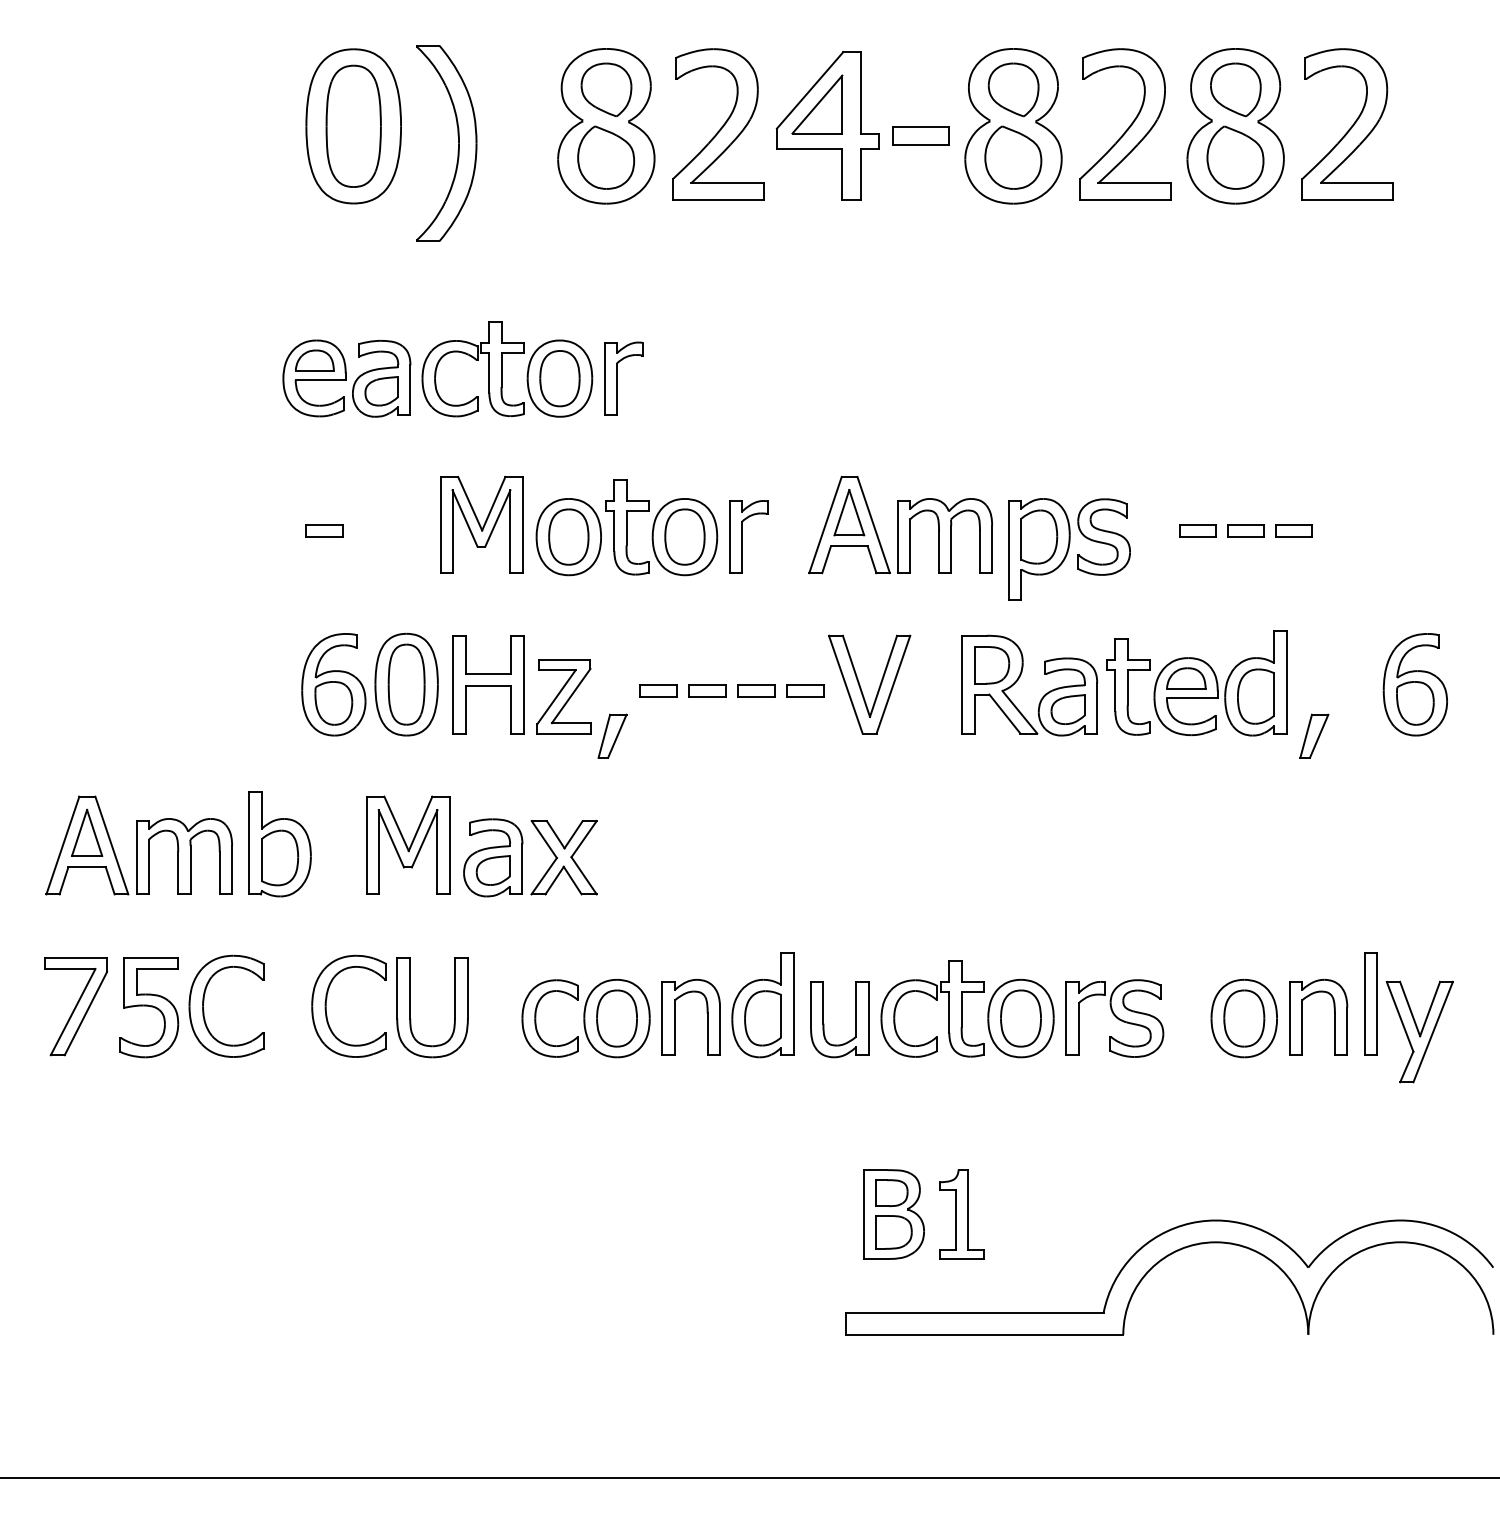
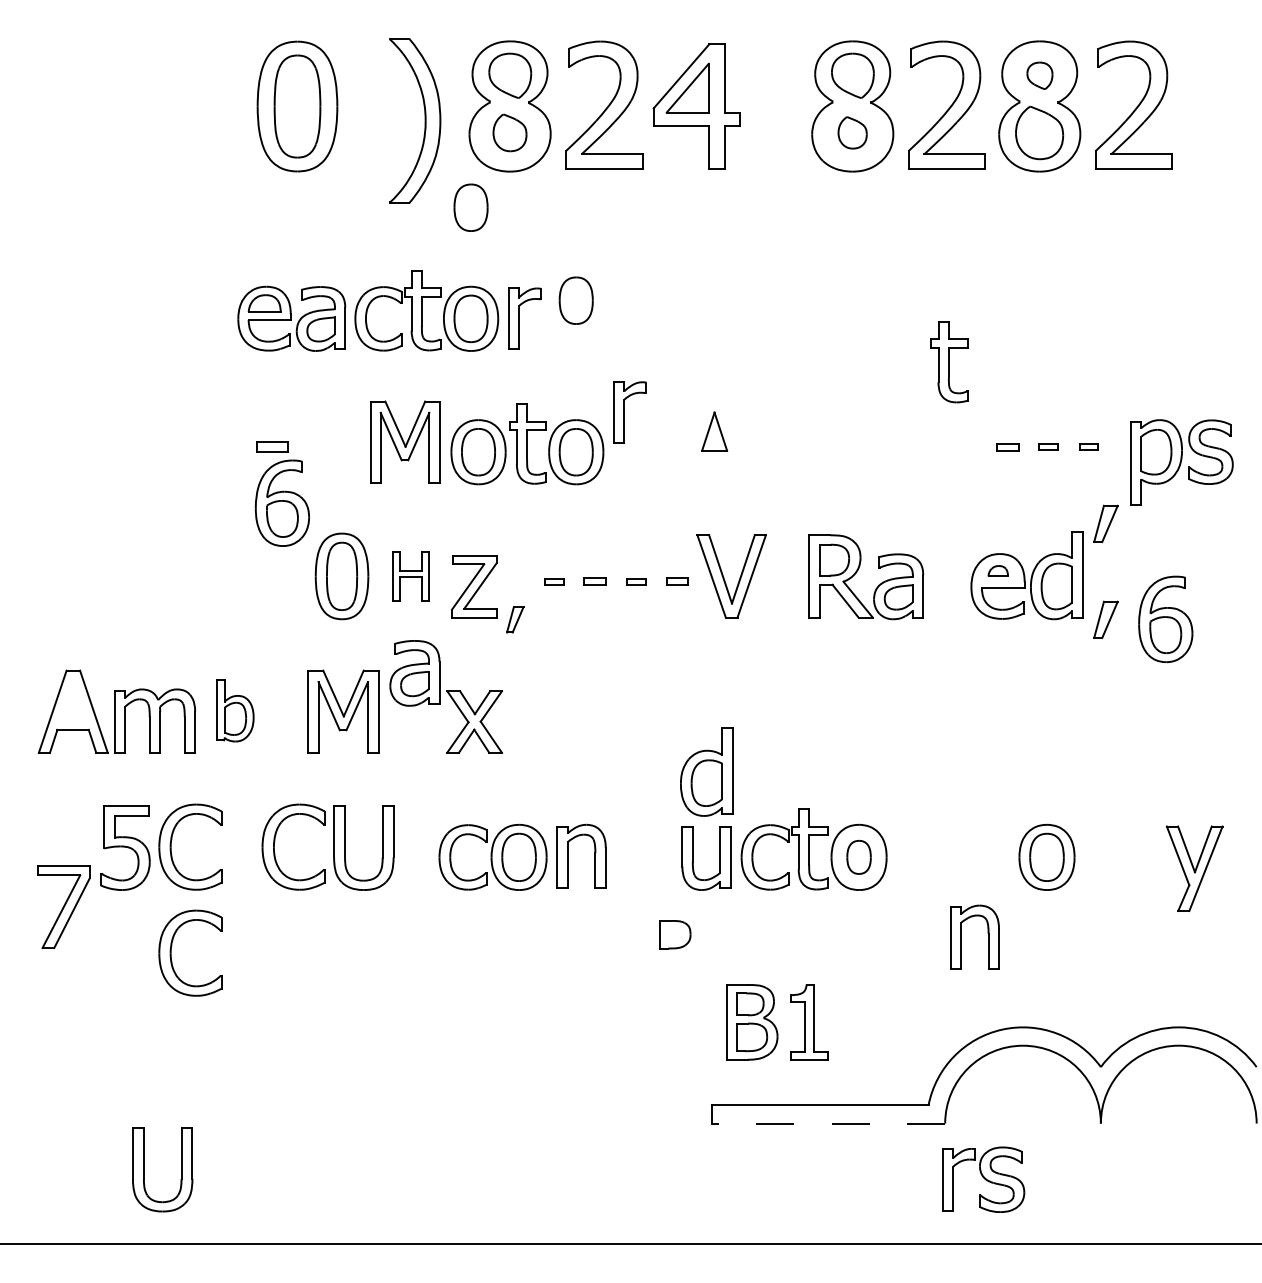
part: (1235, 89) -> (1039, 75), size x0.6
part: (920, 135) -> (774, 114), removed
part: (458, 143) -> (425, 120), moved
part: (606, 157) -> (510, 132), size x0.7
part: (1013, 157) -> (852, 132), size x0.6
part: (559, 246) -> (470, 207), added
part: (684, 356) -> (575, 300), added
part: (900, 525) -> (757, 442), removed
part: (1197, 530) -> (1007, 446), size x0.7
part: (1245, 530) -> (1048, 446), size x0.6
part: (1293, 530) -> (1088, 446), size x0.6
part: (748, 536) -> (629, 412), moved
part: (1069, 549) -> (1181, 462), moved
part: (1314, 621) -> (1106, 523), added
part: (1186, 678) -> (998, 571), size x0.6
part: (333, 684) -> (282, 503), moved
part: (488, 684) -> (410, 576), size x0.6
part: (1414, 684) -> (1164, 619), moved
part: (1128, 686) -> (949, 361), moved
part: (658, 690) -> (553, 581), size x0.6
part: (707, 690) -> (595, 581), size x0.7
part: (756, 690) -> (636, 581), size x0.6
part: (805, 690) -> (677, 581), size x0.7
part: (612, 735) -> (515, 619), size x0.7
part: (87, 832) -> (73, 700), removed
part: (279, 844) -> (235, 710), size x0.7
part: (493, 857) -> (415, 673), moved
part: (1370, 1003) -> (1153, 844), removed
part: (762, 1005) -> (706, 772), moved
part: (75, 1006) -> (63, 907), moved
part: (1302, 1017) -> (961, 937), moved
part: (1020, 1018) -> (858, 857), size x0.7
part: (1114, 1018) -> (983, 1179), moved
part: (802, 1110) -> (675, 934), added
part: (204, 1127) -> (171, 949), added
line: (984, 1334) -> (828, 1123), solid -> dashed
part: (171, 1389) -> (144, 1169), added

